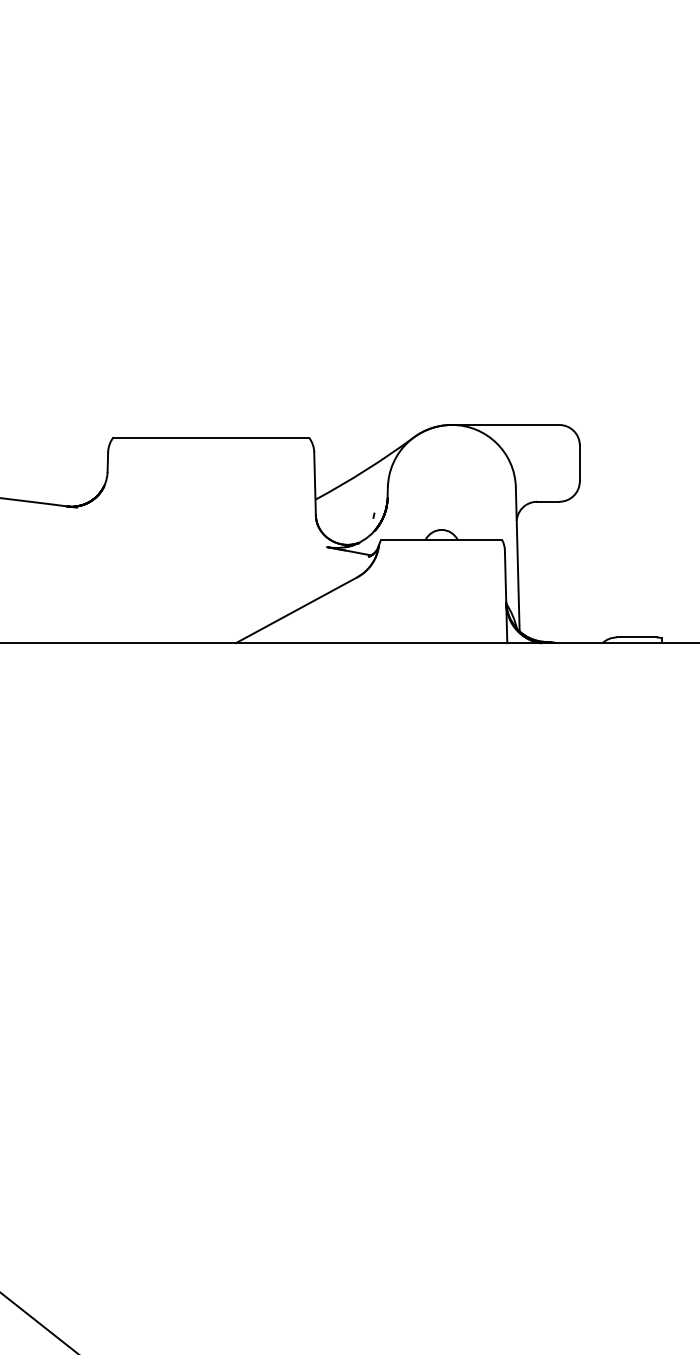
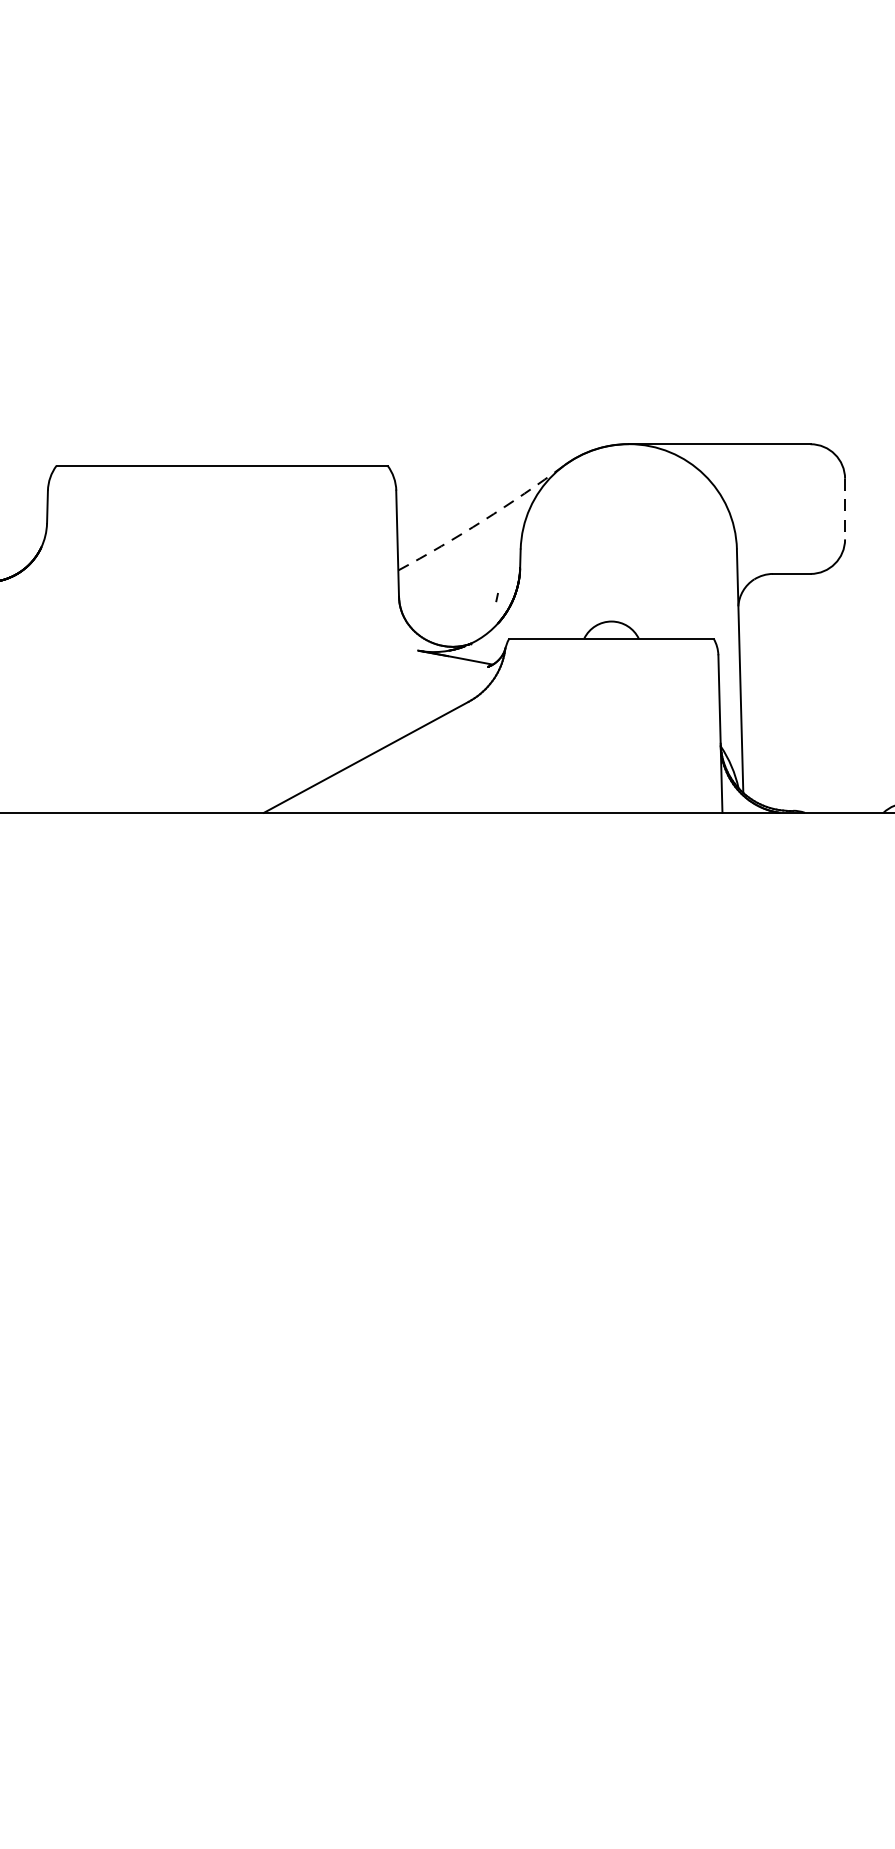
line: (579, 463) -> (844, 509), solid -> dashed
arc: (365, 470) -> (482, 521), solid -> dashed

